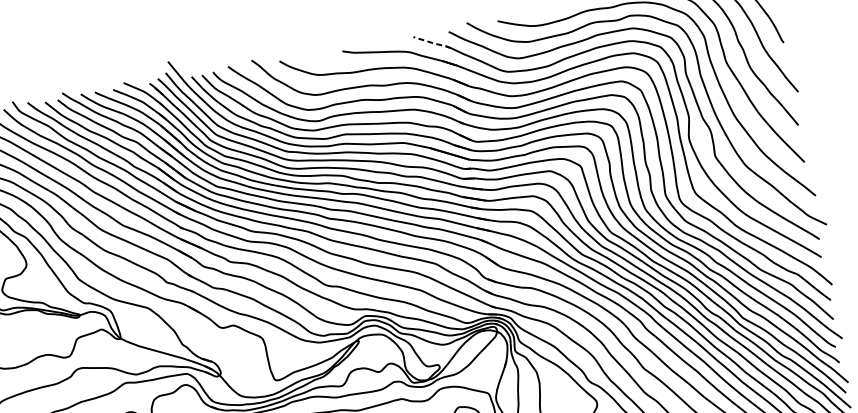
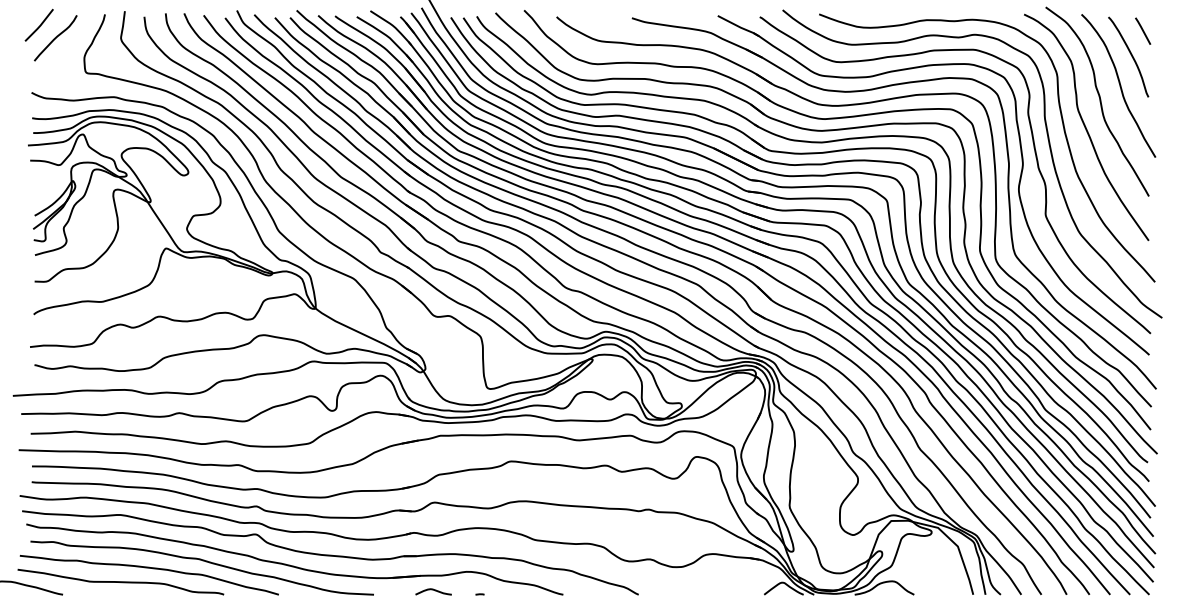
line: (433, 42) -> (739, 26), dashed -> solid

